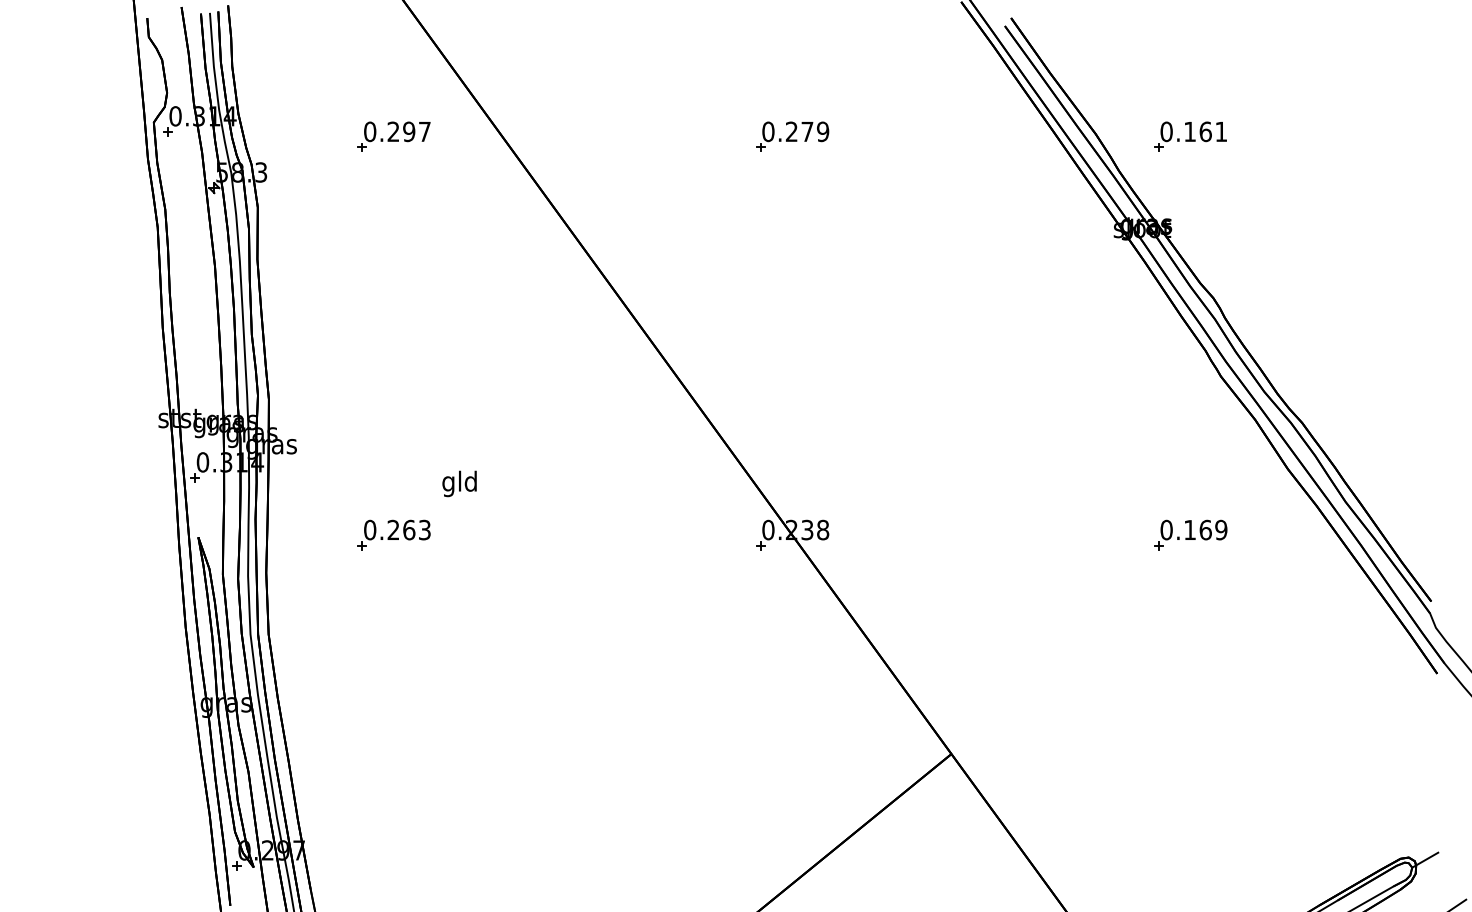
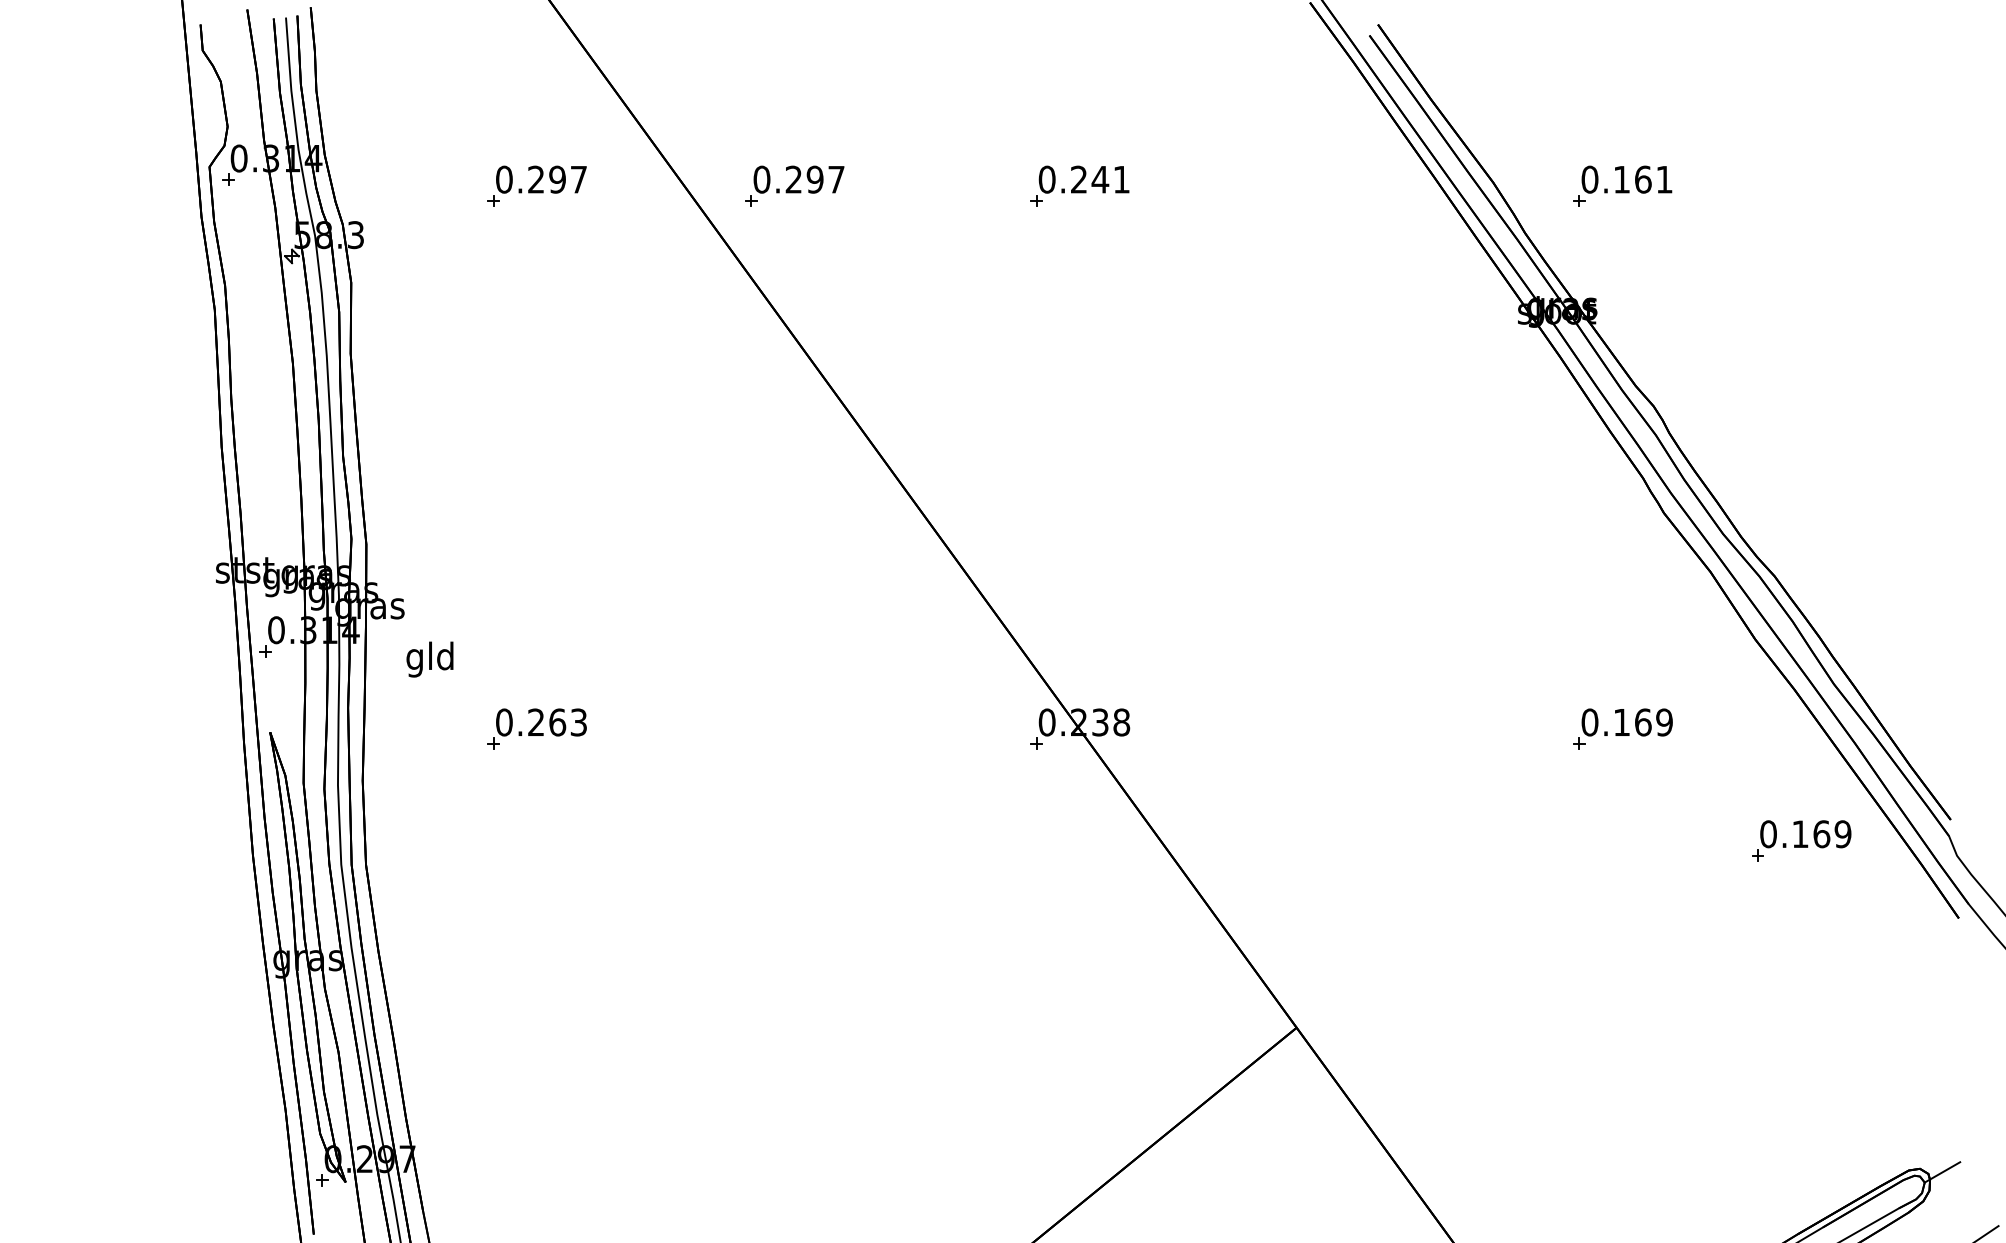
text: (815, 131) -> (1111, 179), 0.279 -> 0.241
part: (582, 136) -> (793, 186), added
text: (459, 483) -> (429, 658), moved
part: (1321, 616) -> (1801, 840), added

